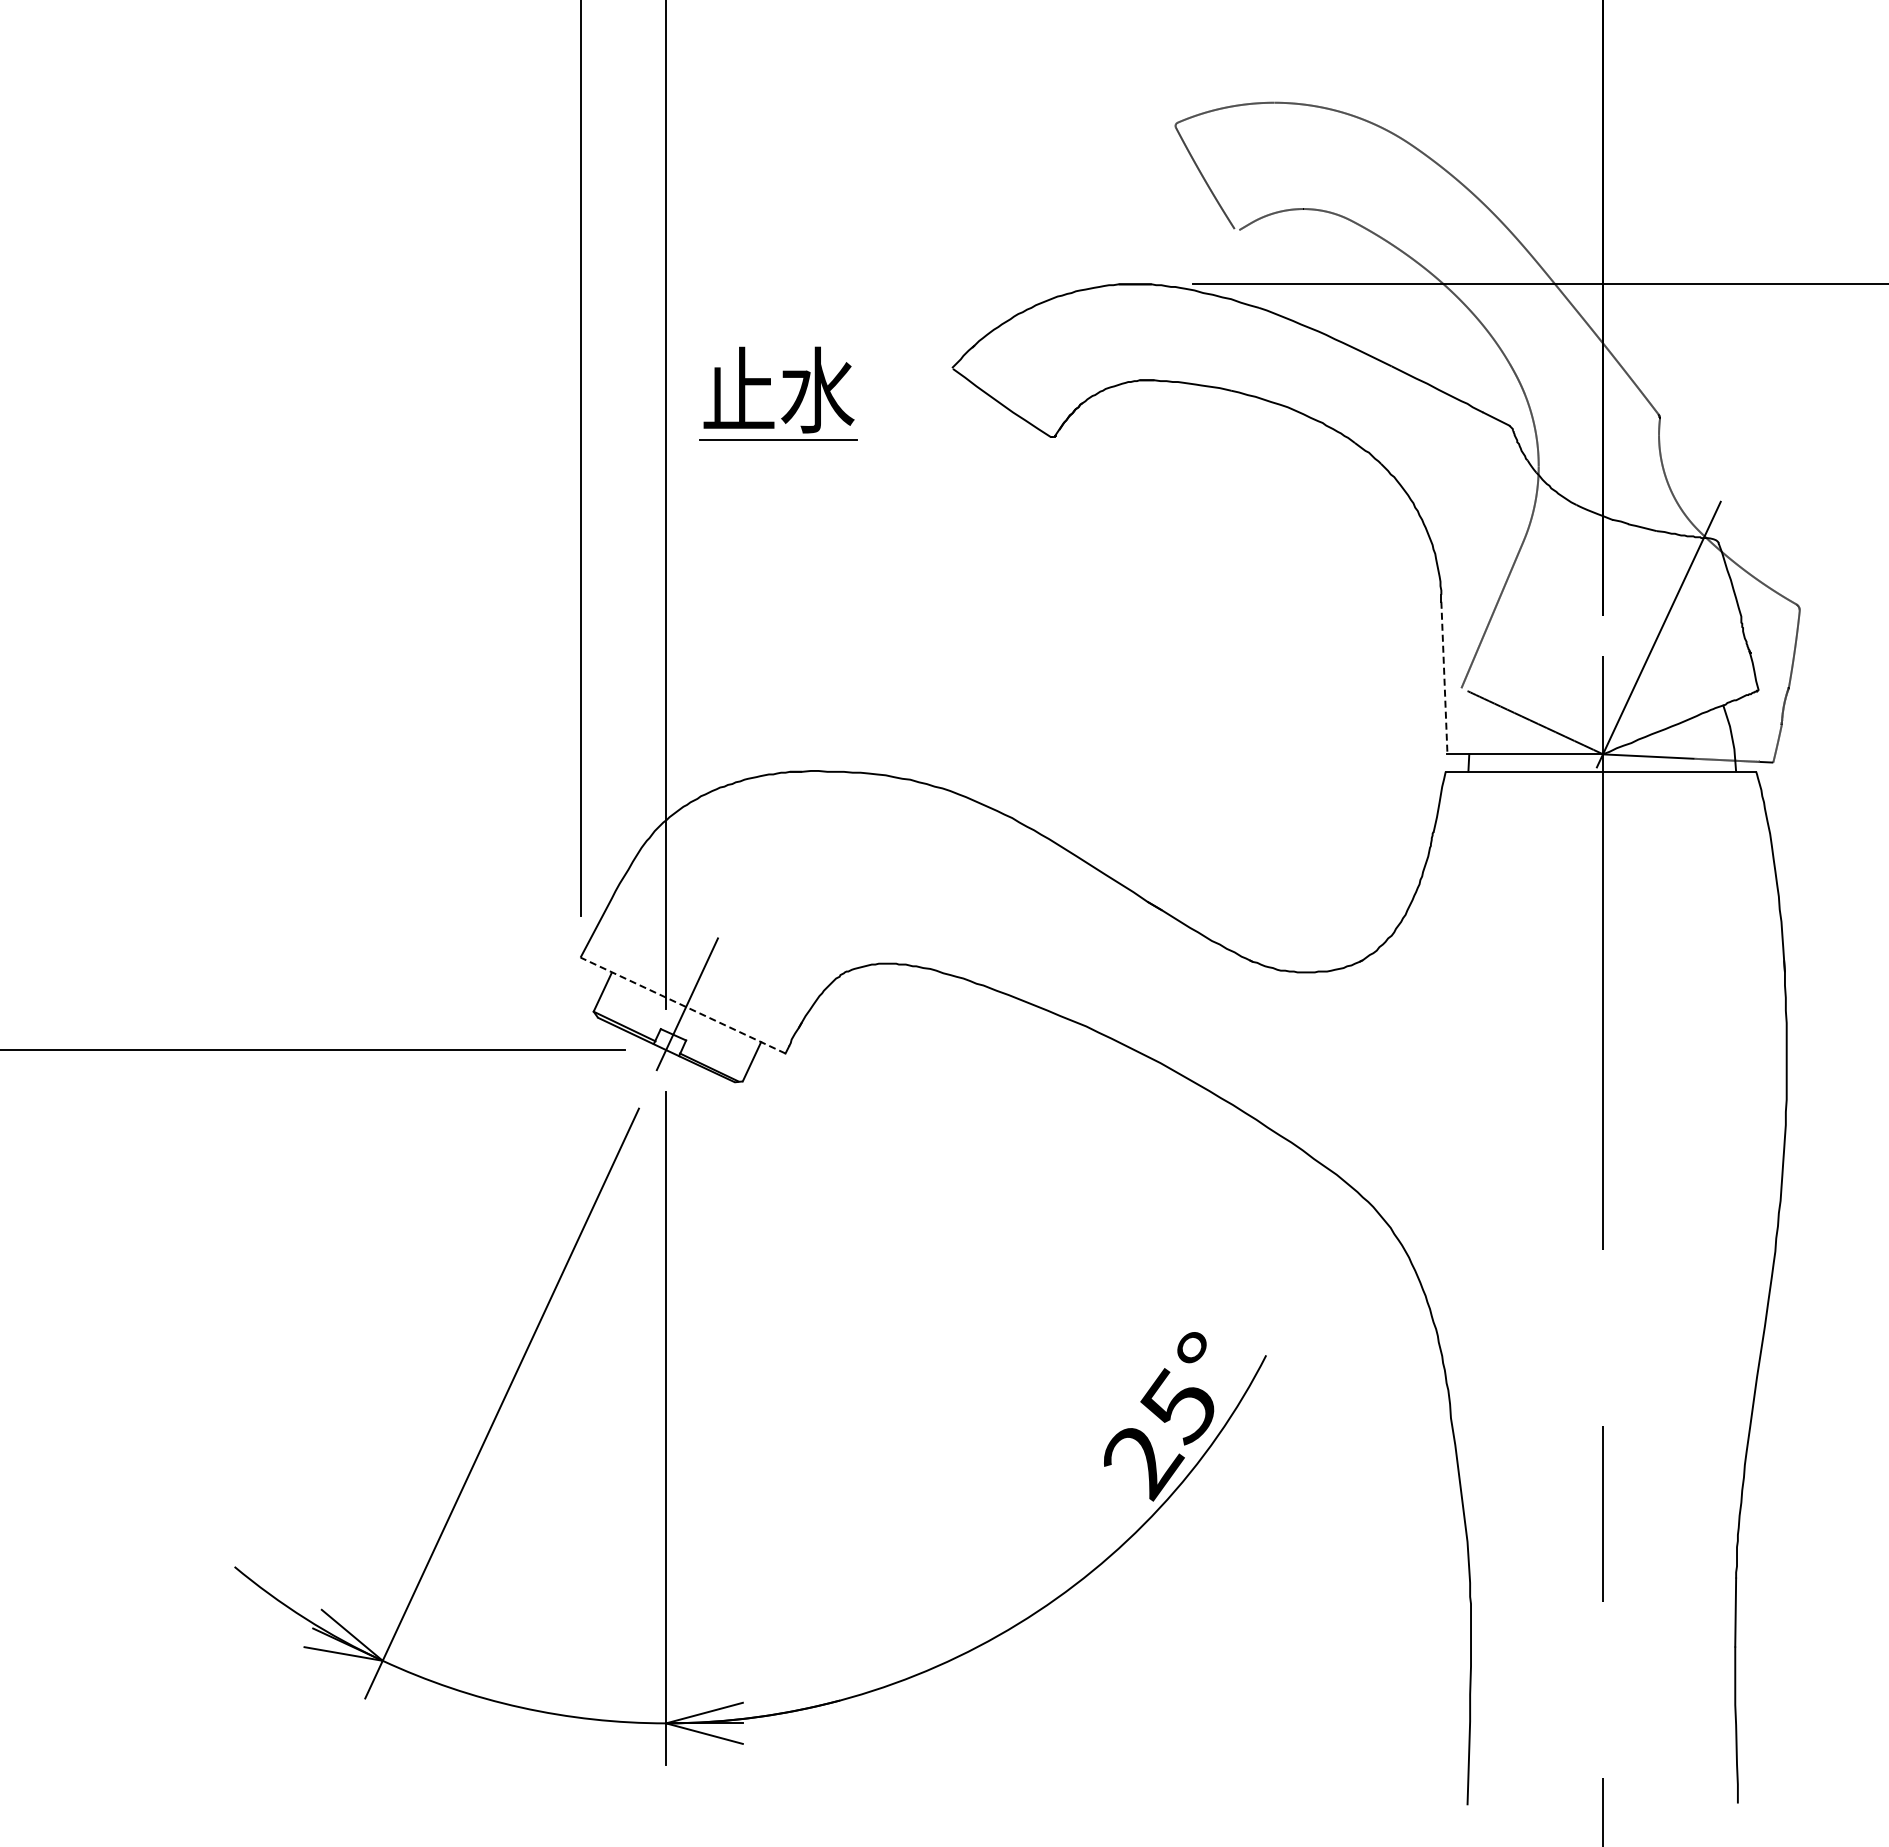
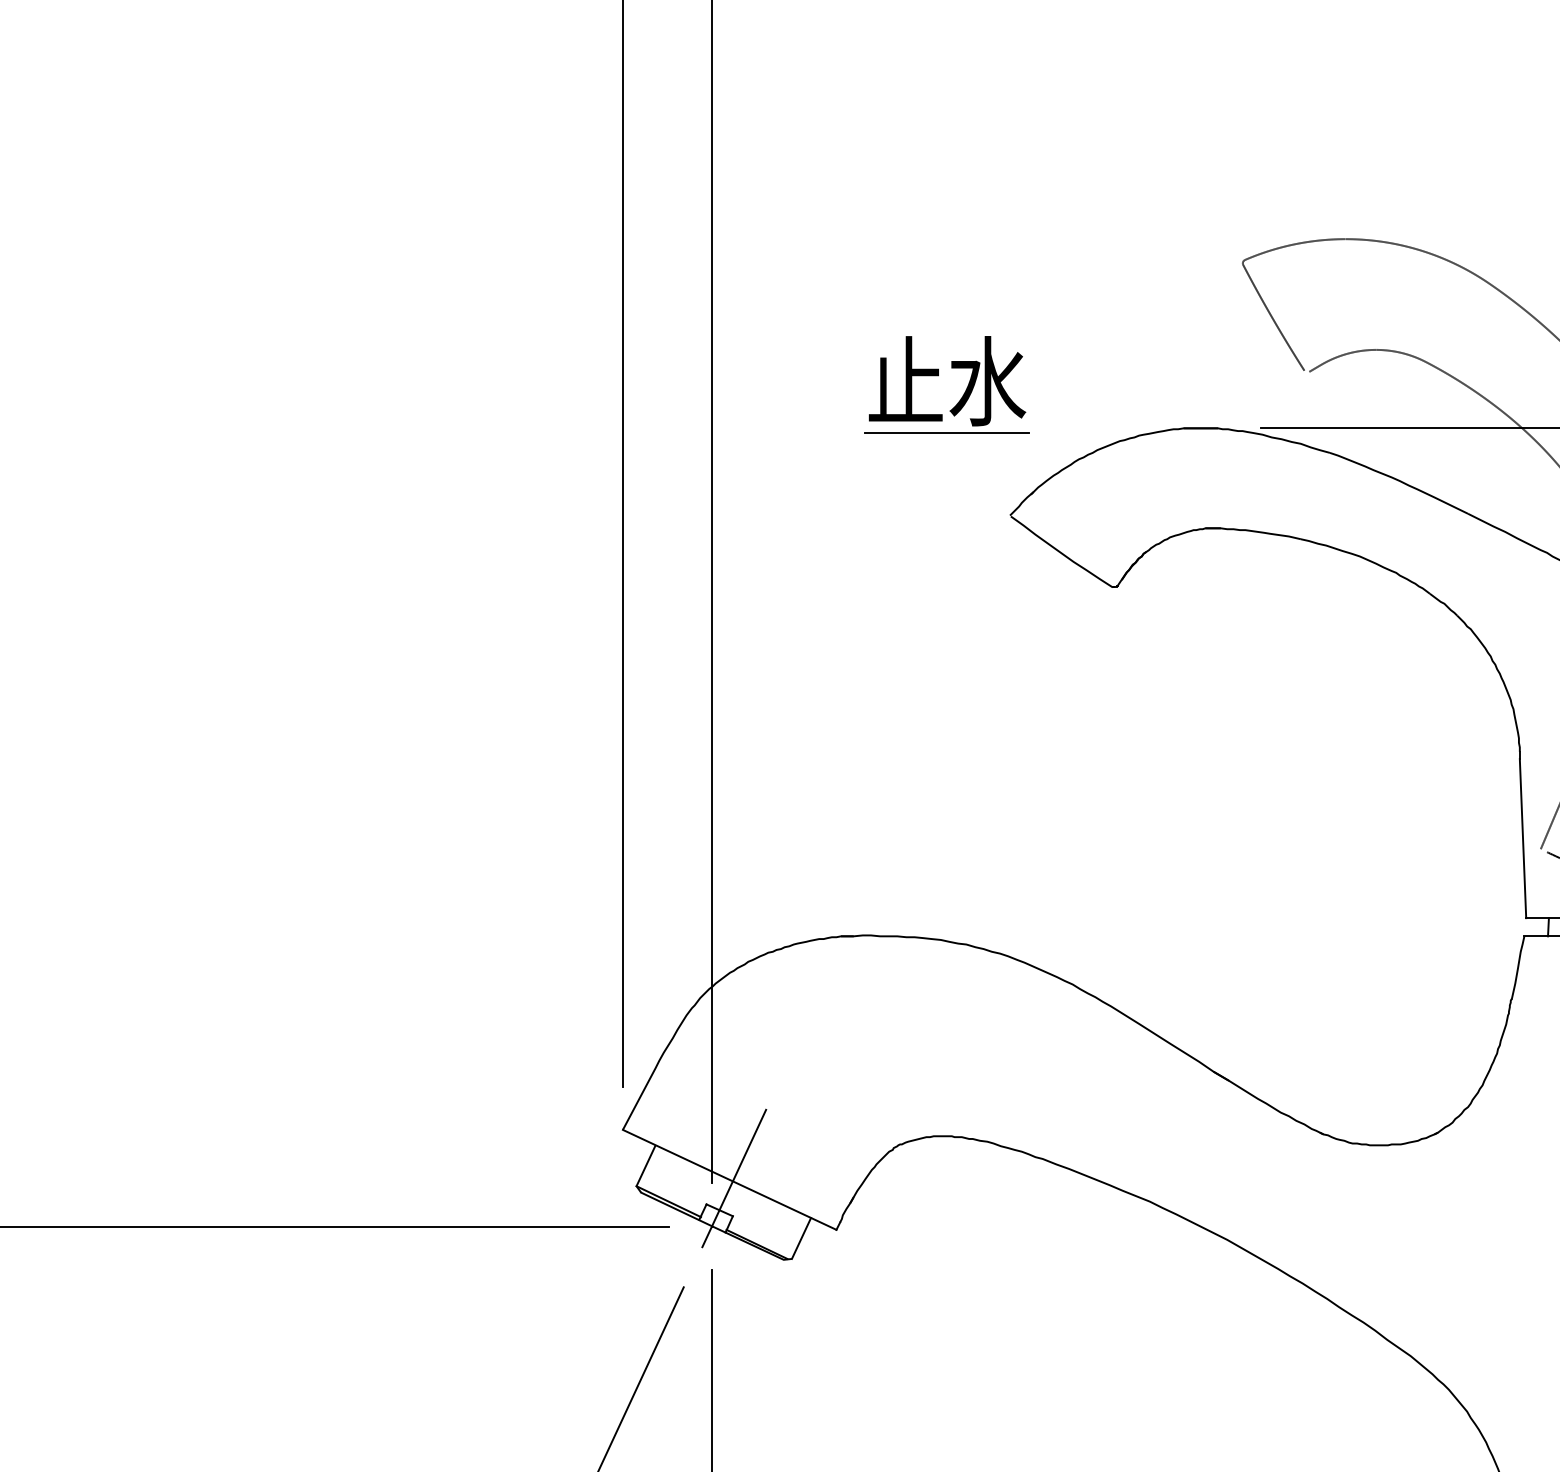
part: (770, 385) -> (938, 376), moved
line: (1444, 678) -> (1523, 839), dashed -> solid
line: (682, 1005) -> (729, 1179), dashed -> solid

